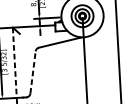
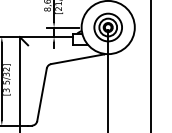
line: (14, 62) -> (19, 81), dashed -> solid
line: (33, 72) -> (42, 94), dashed -> solid

